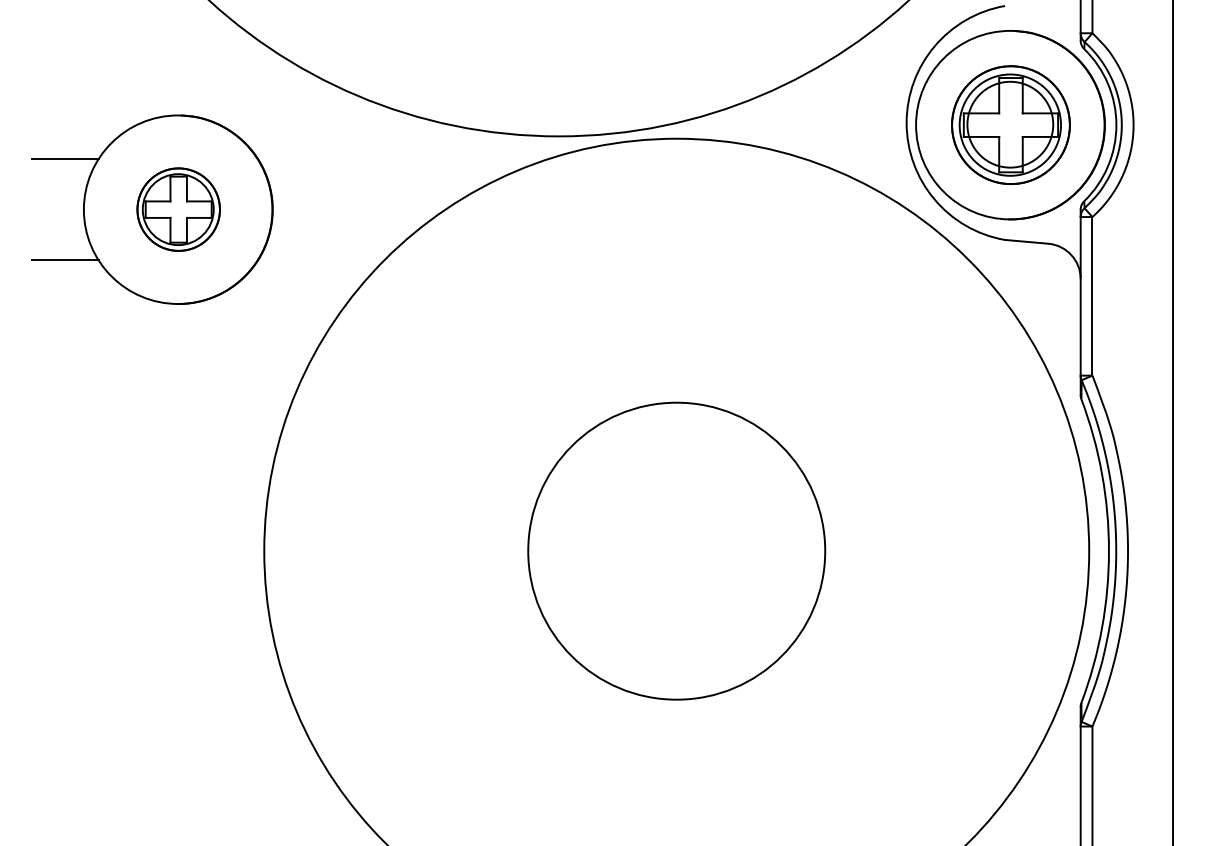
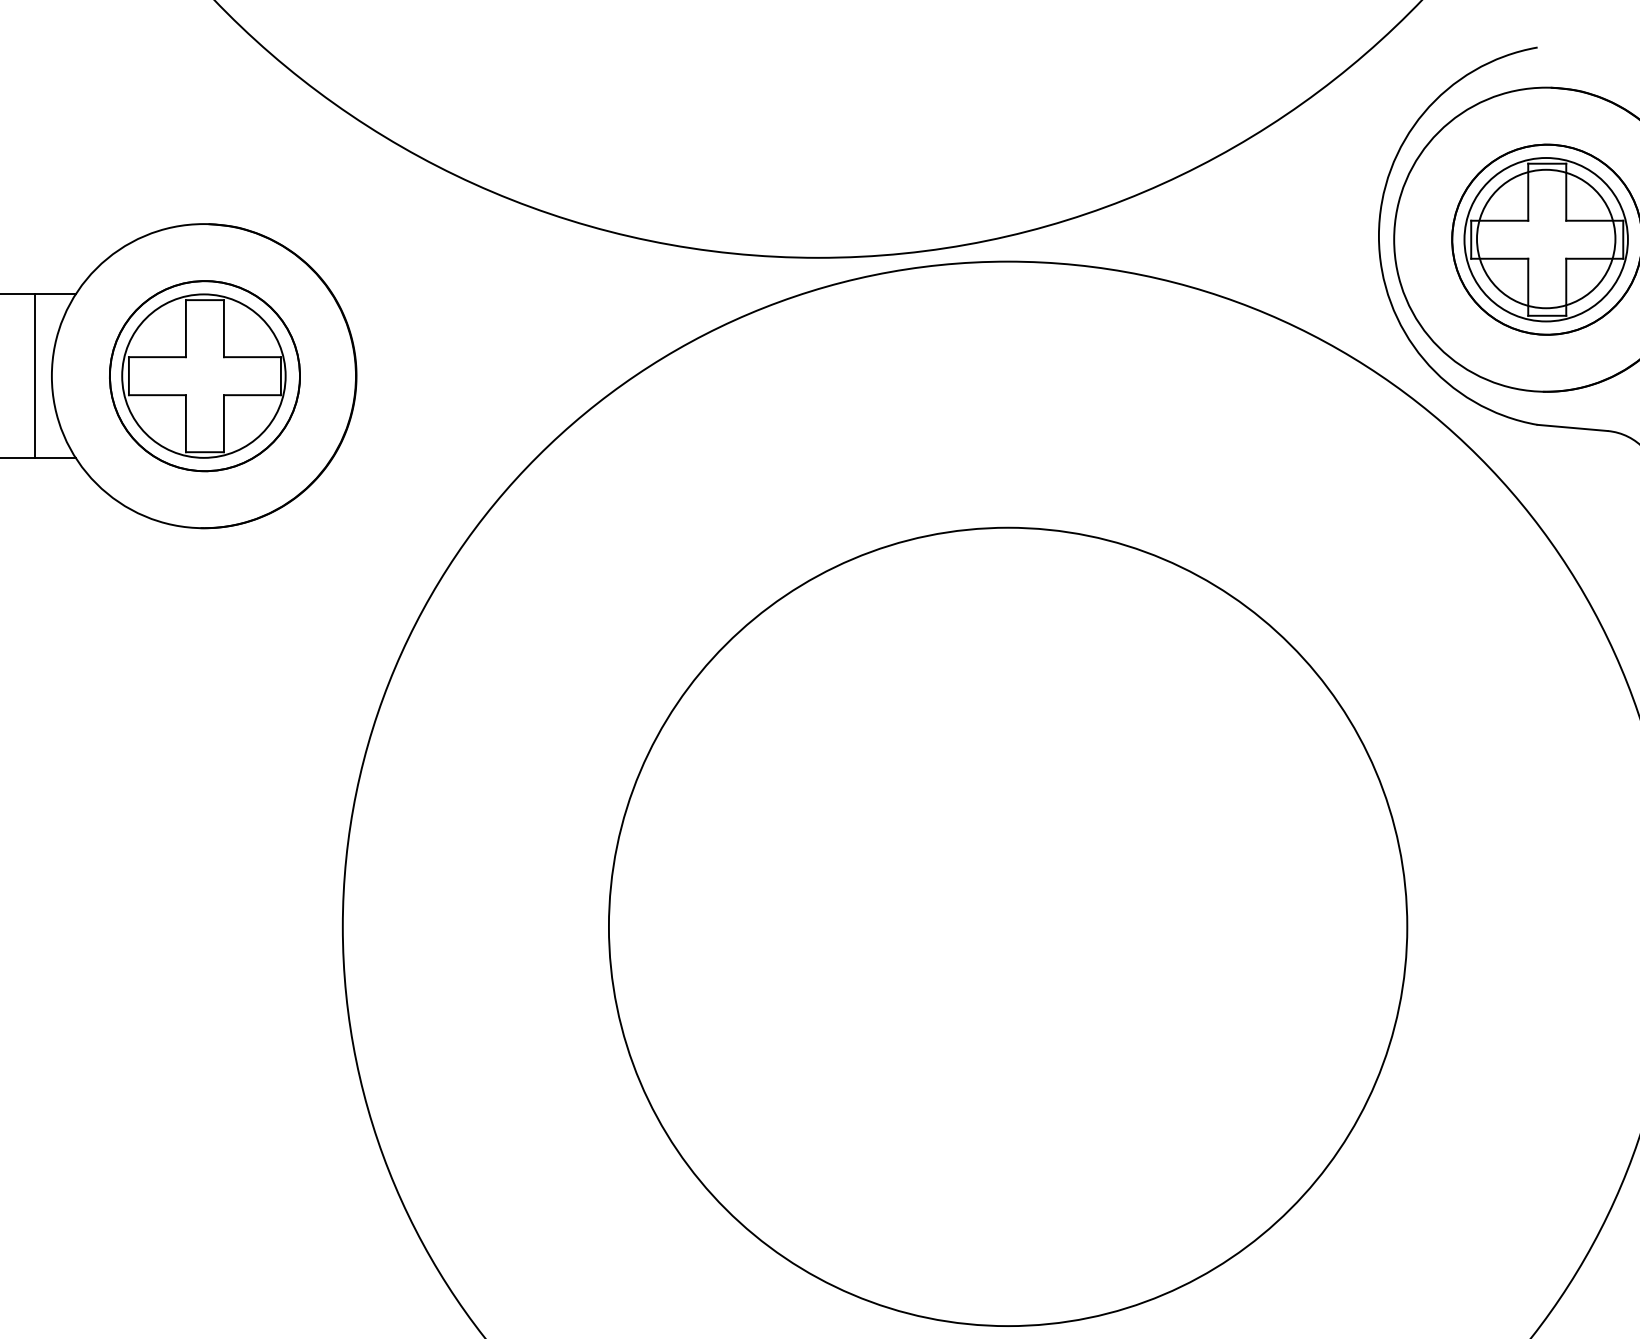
line: (73, 209) -> (35, 375), added
part: (178, 209) -> (204, 375), size x1.43
circle: (676, 550) -> (1007, 925), size x1.67

